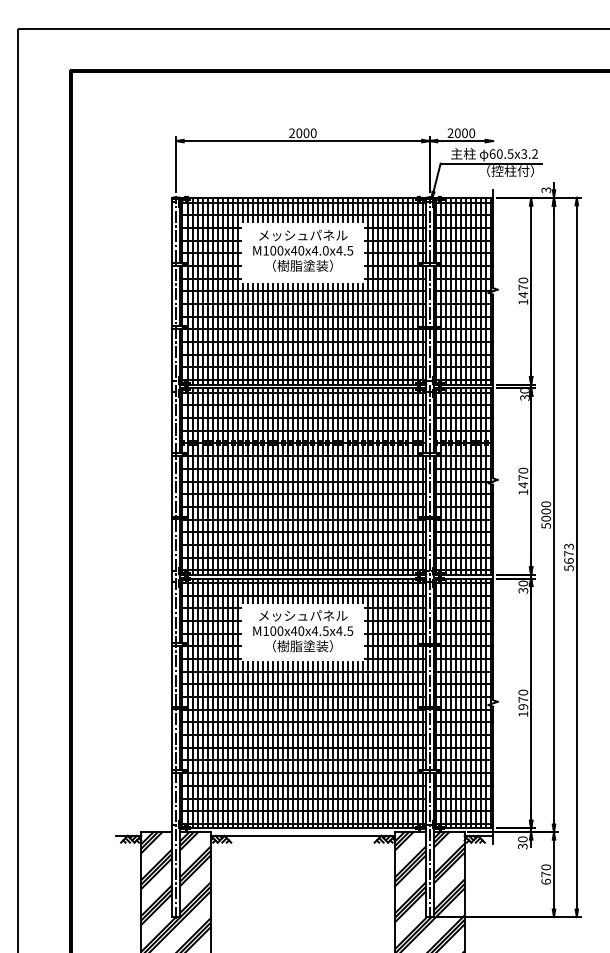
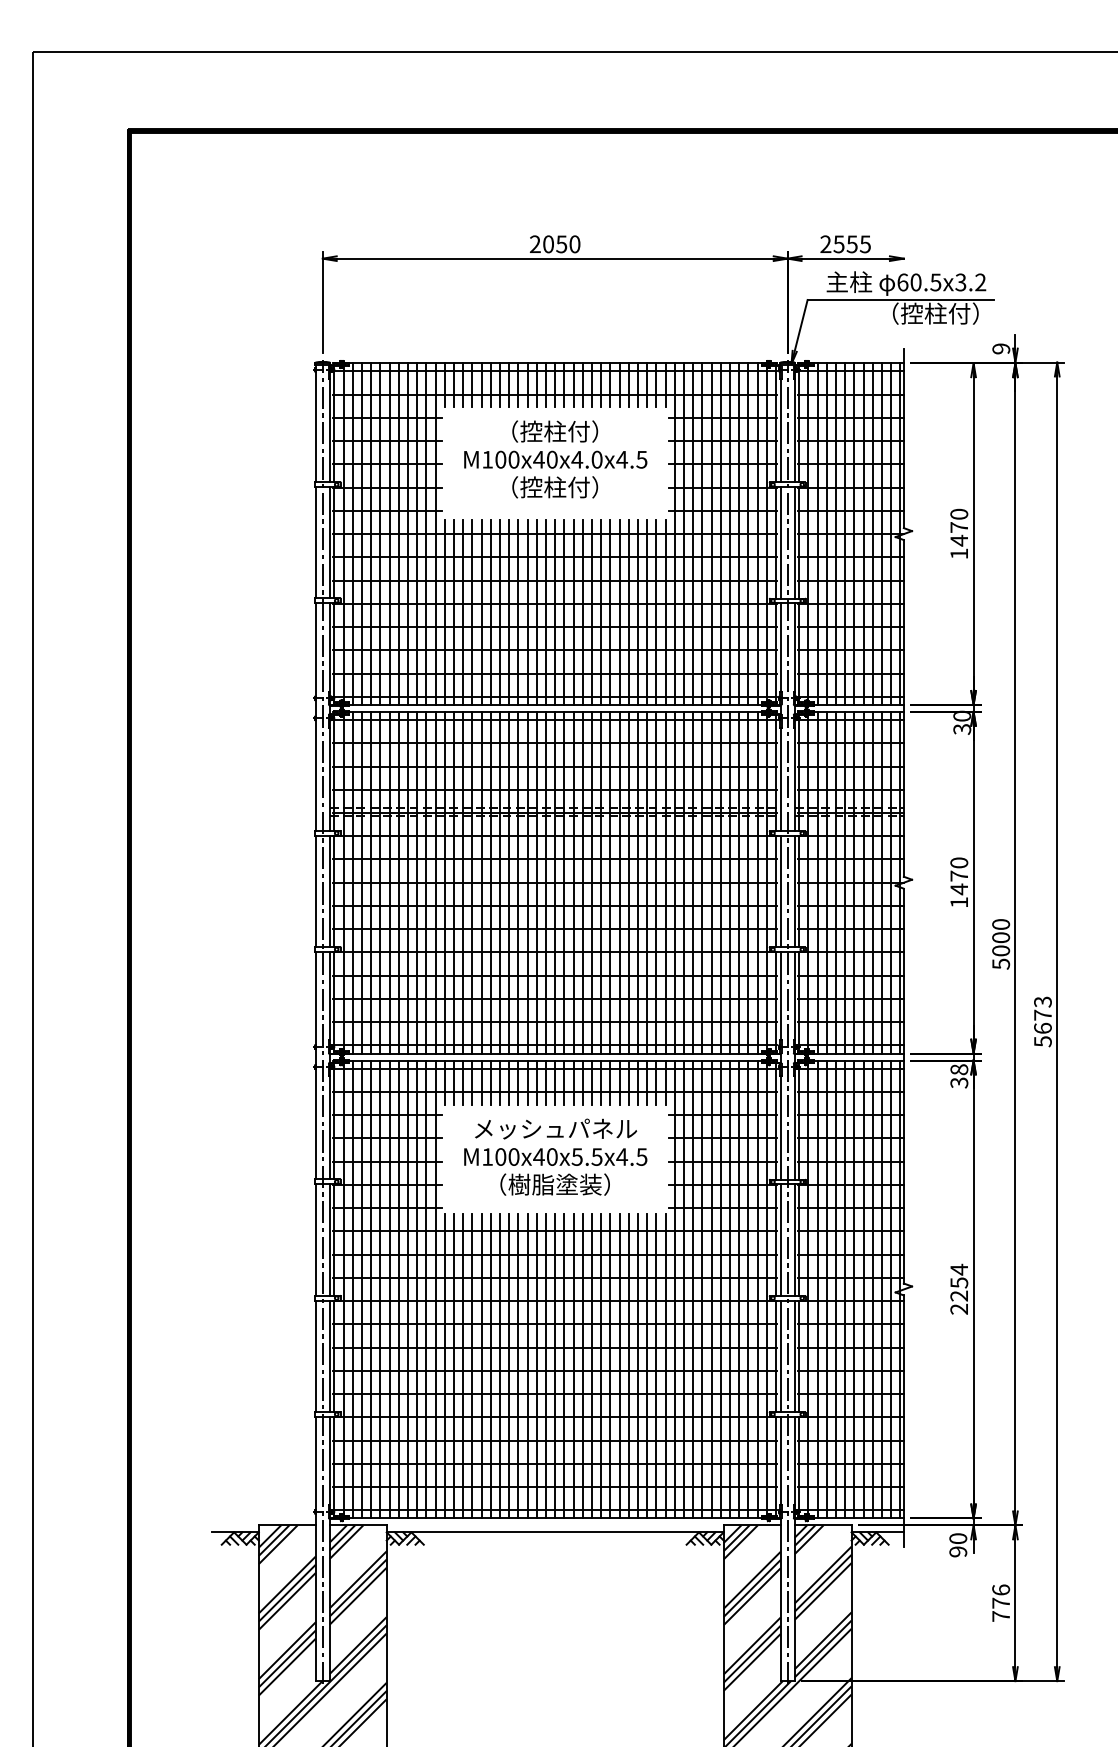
text: (306, 132) -> (561, 242), 2000 -> 2050
text: (464, 132) -> (851, 242), 2000 -> 2555
text: (545, 190) -> (999, 349), 3 -> 9
text: (303, 235) -> (556, 431), メッシュパネル -> （控柱付）
text: (302, 265) -> (554, 486), （樹脂塗装） -> （控柱付）
text: (523, 583) -> (959, 1069), 30 -> 38
text: (314, 630) -> (576, 1155), M100x40x4.5x4.5 -> M100x40x5.5x4.5
text: (523, 703) -> (959, 1289), 1970 -> 2254
text: (522, 846) -> (957, 1551), 30 -> 90
text: (546, 874) -> (1001, 1603), 670 -> 776

